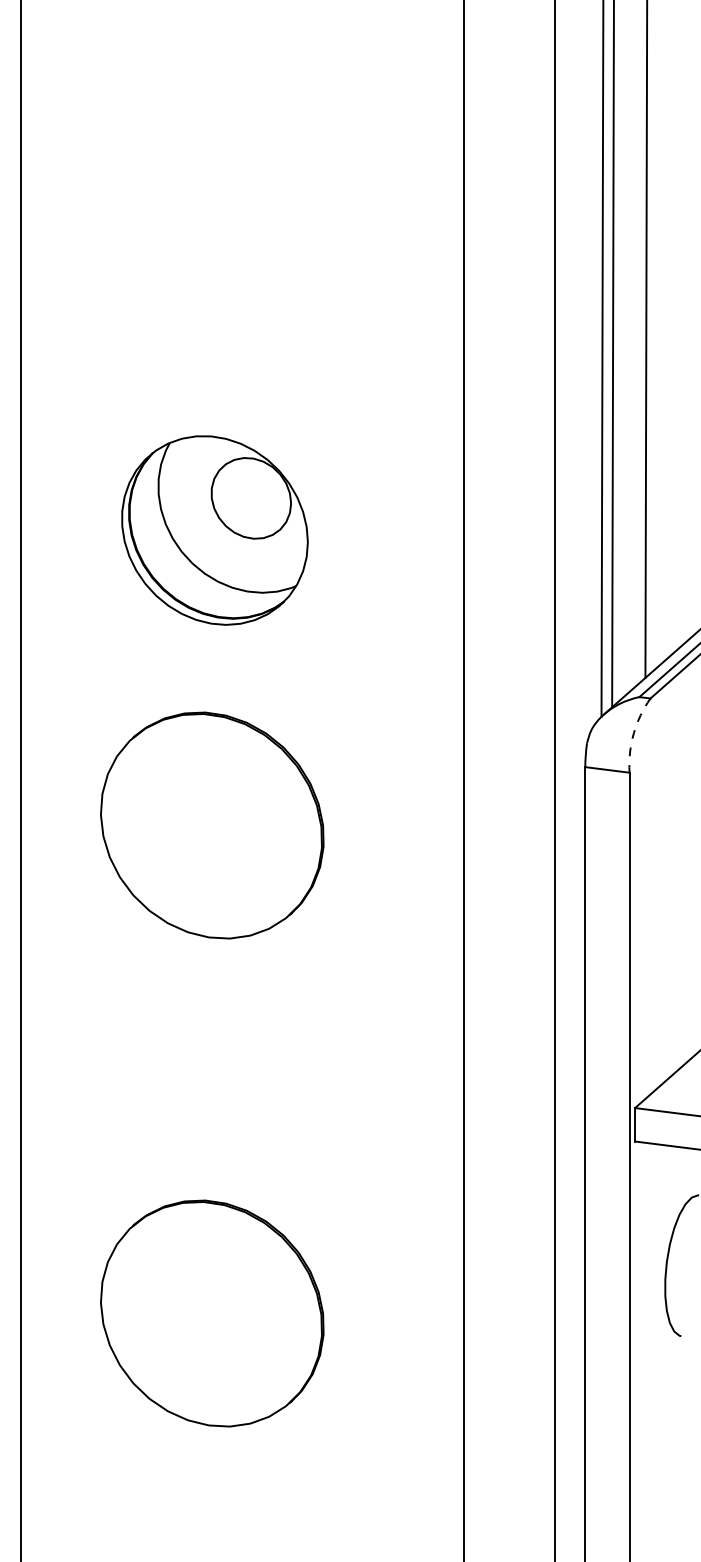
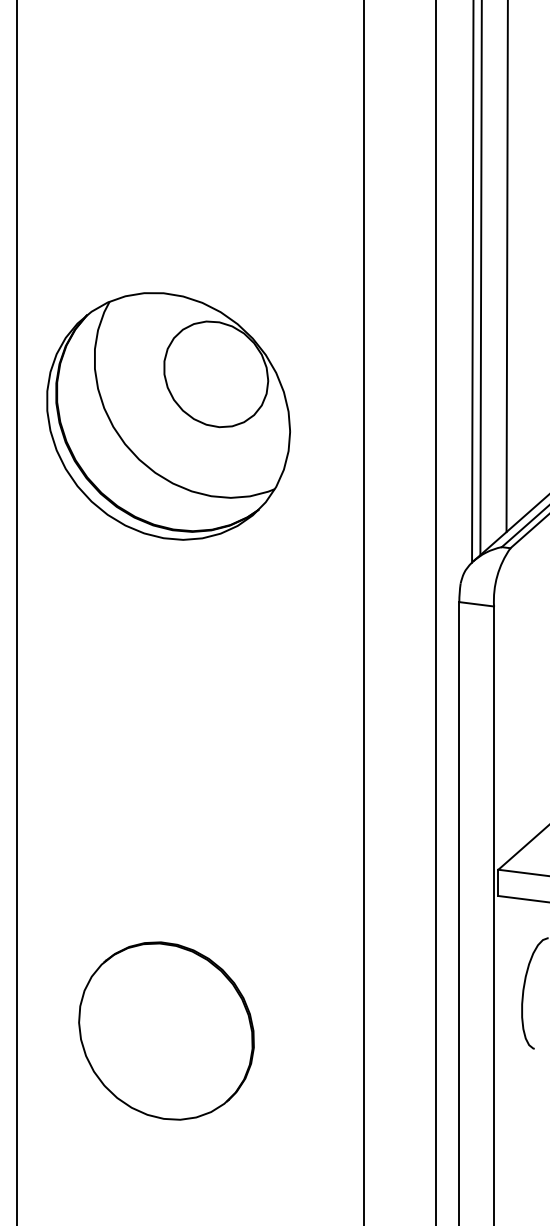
part: (214, 530) -> (168, 416), size x1.67
arc: (633, 733) -> (497, 575), dashed -> solid
part: (212, 825) -> (166, 647), removed

